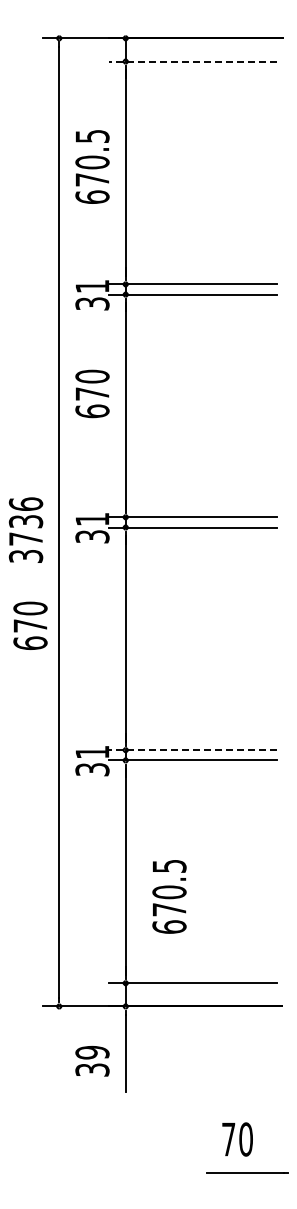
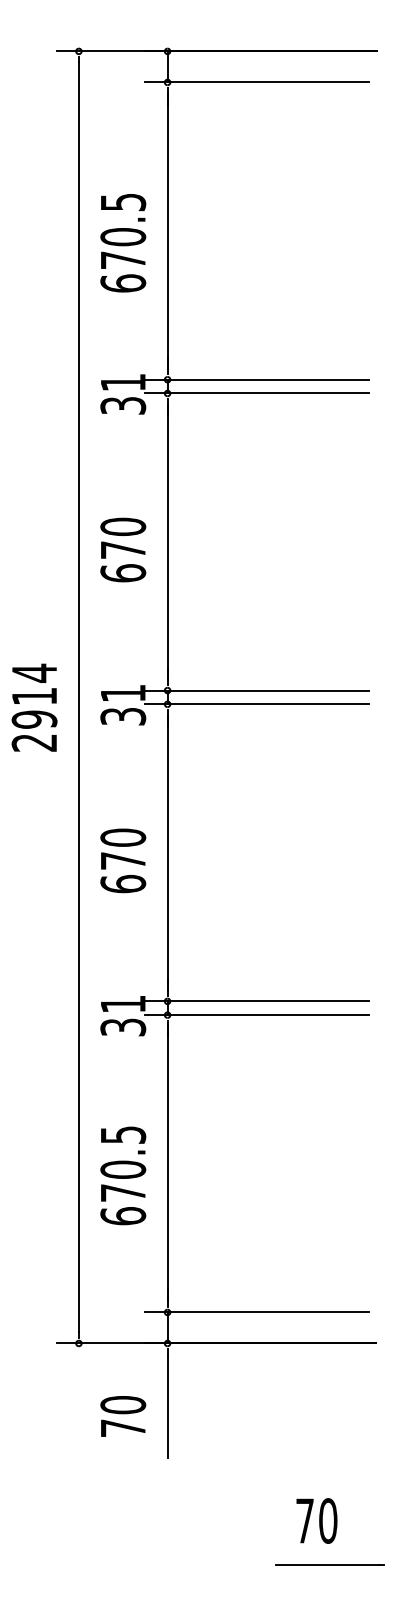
line: (192, 61) -> (256, 82), dashed -> solid
text: (92, 166) -> (123, 242), moved
text: (92, 393) -> (123, 549), moved
text: (25, 529) -> (33, 706), 3736 -> 2914
text: (30, 625) -> (123, 860), moved
line: (192, 750) -> (256, 1001), dashed -> solid
text: (169, 896) -> (123, 1175), moved
text: (92, 1060) -> (123, 1415), 39 -> 70

